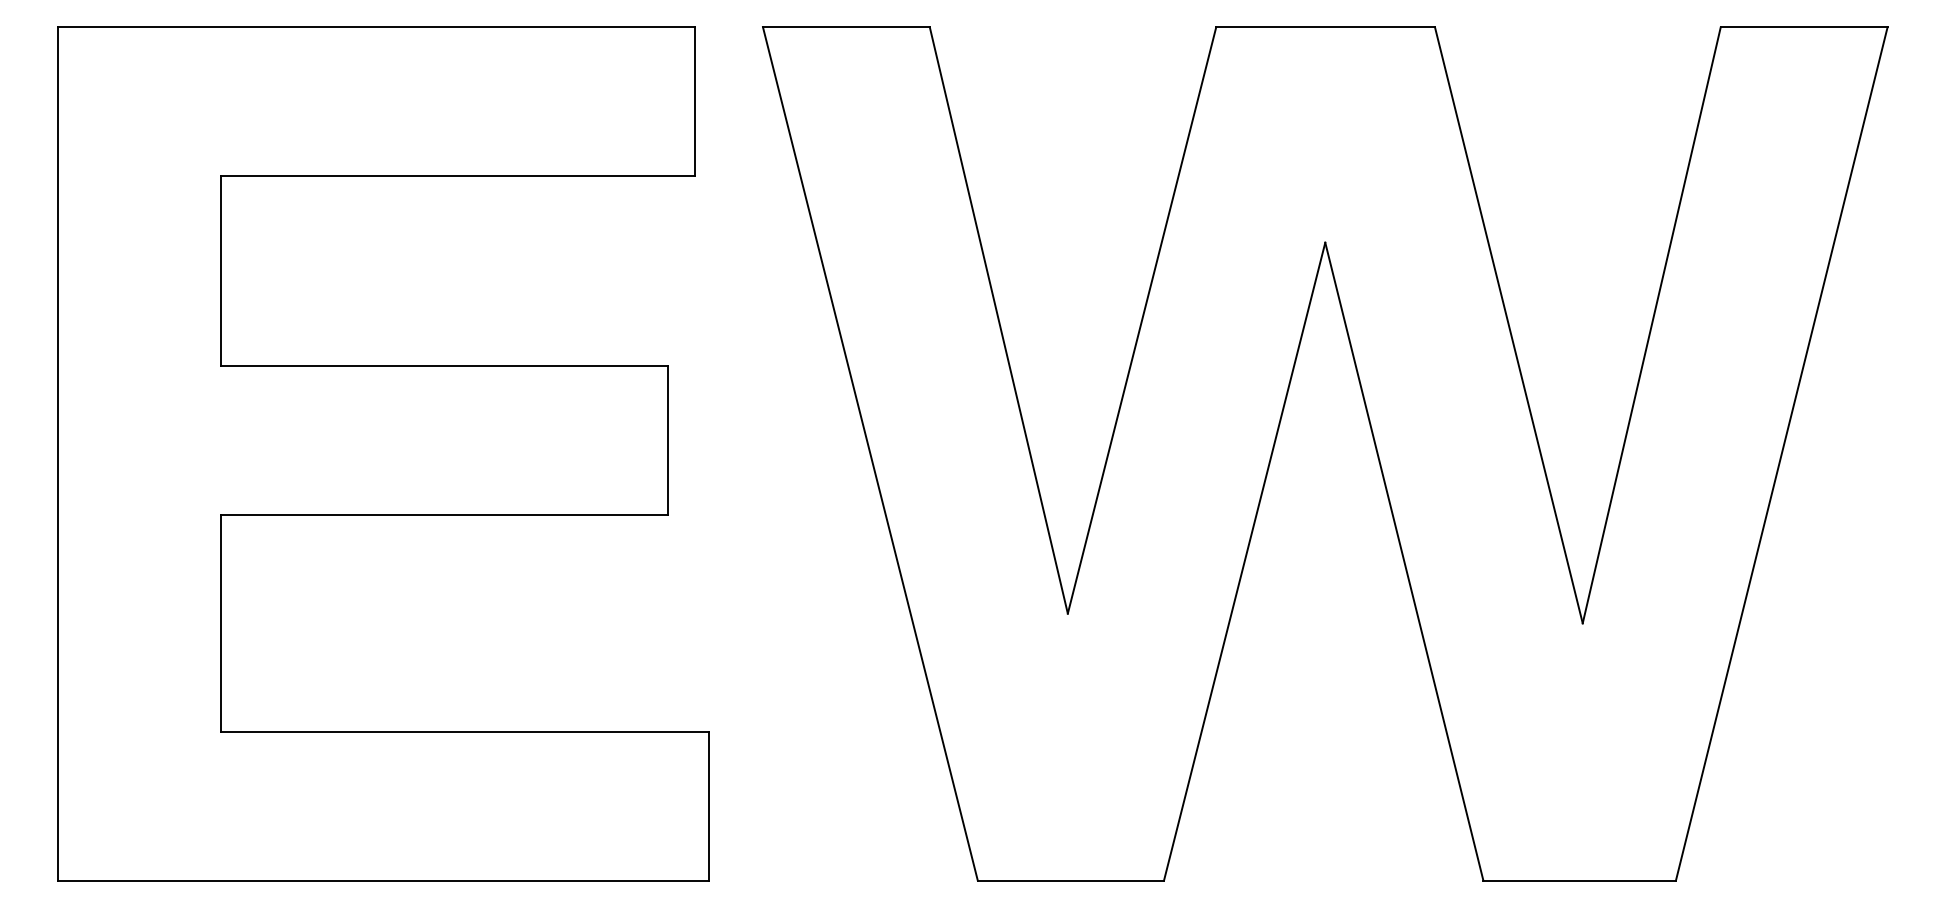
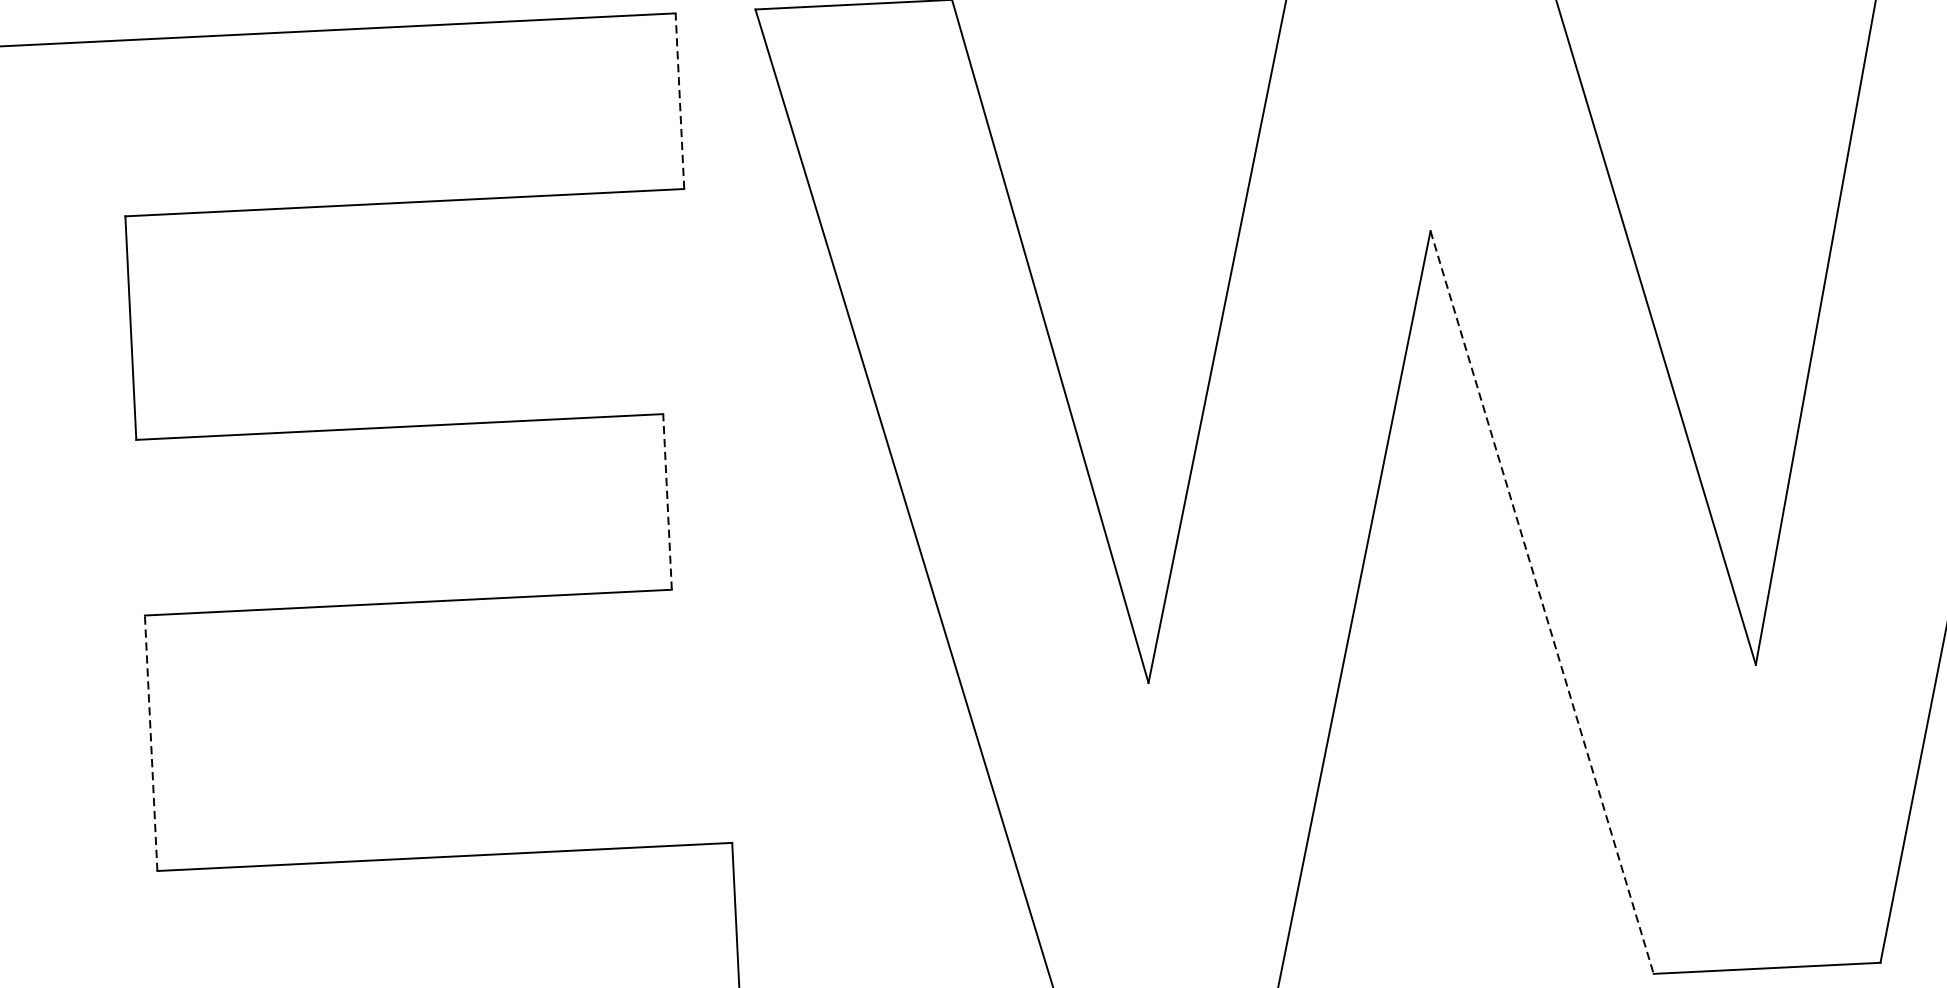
line: (695, 101) -> (680, 100), solid -> dashed
line: (668, 440) -> (667, 501), solid -> dashed
line: (1404, 561) -> (1542, 602), solid -> dashed
line: (220, 622) -> (150, 742), solid -> dashed

